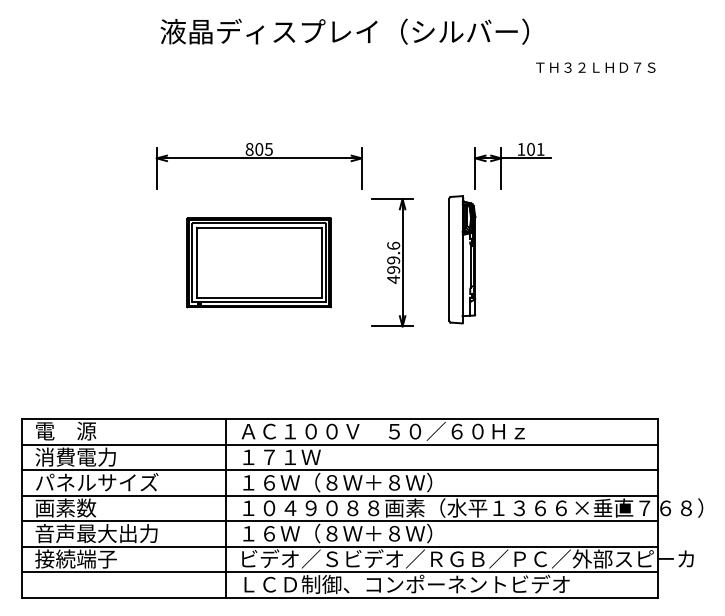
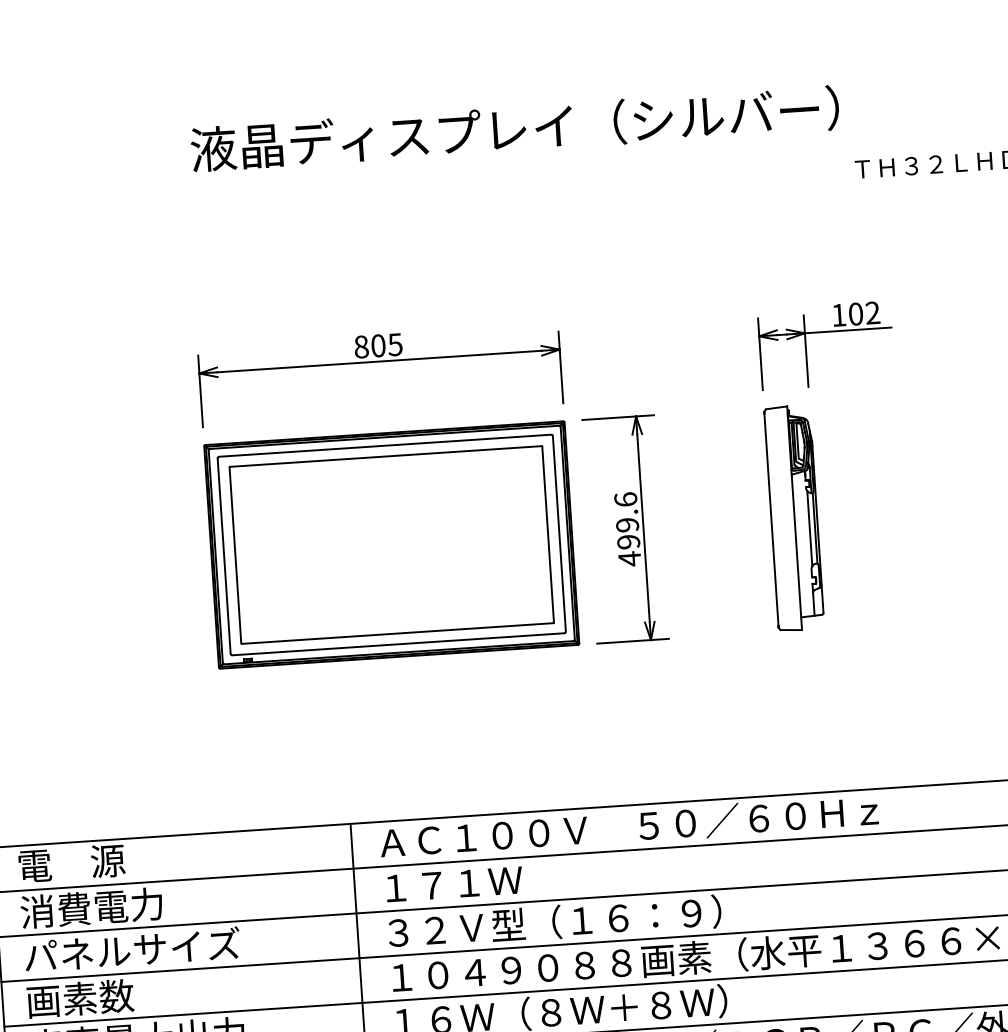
text: (540, 148) -> (872, 311), 101 -> 102
part: (462, 259) -> (794, 517), moved
part: (258, 262) -> (390, 544), size x1.43
text: (334, 482) -> (549, 922), １６Ｗ（８Ｗ＋８Ｗ） -> ３２Ｖ型（１６：９）

